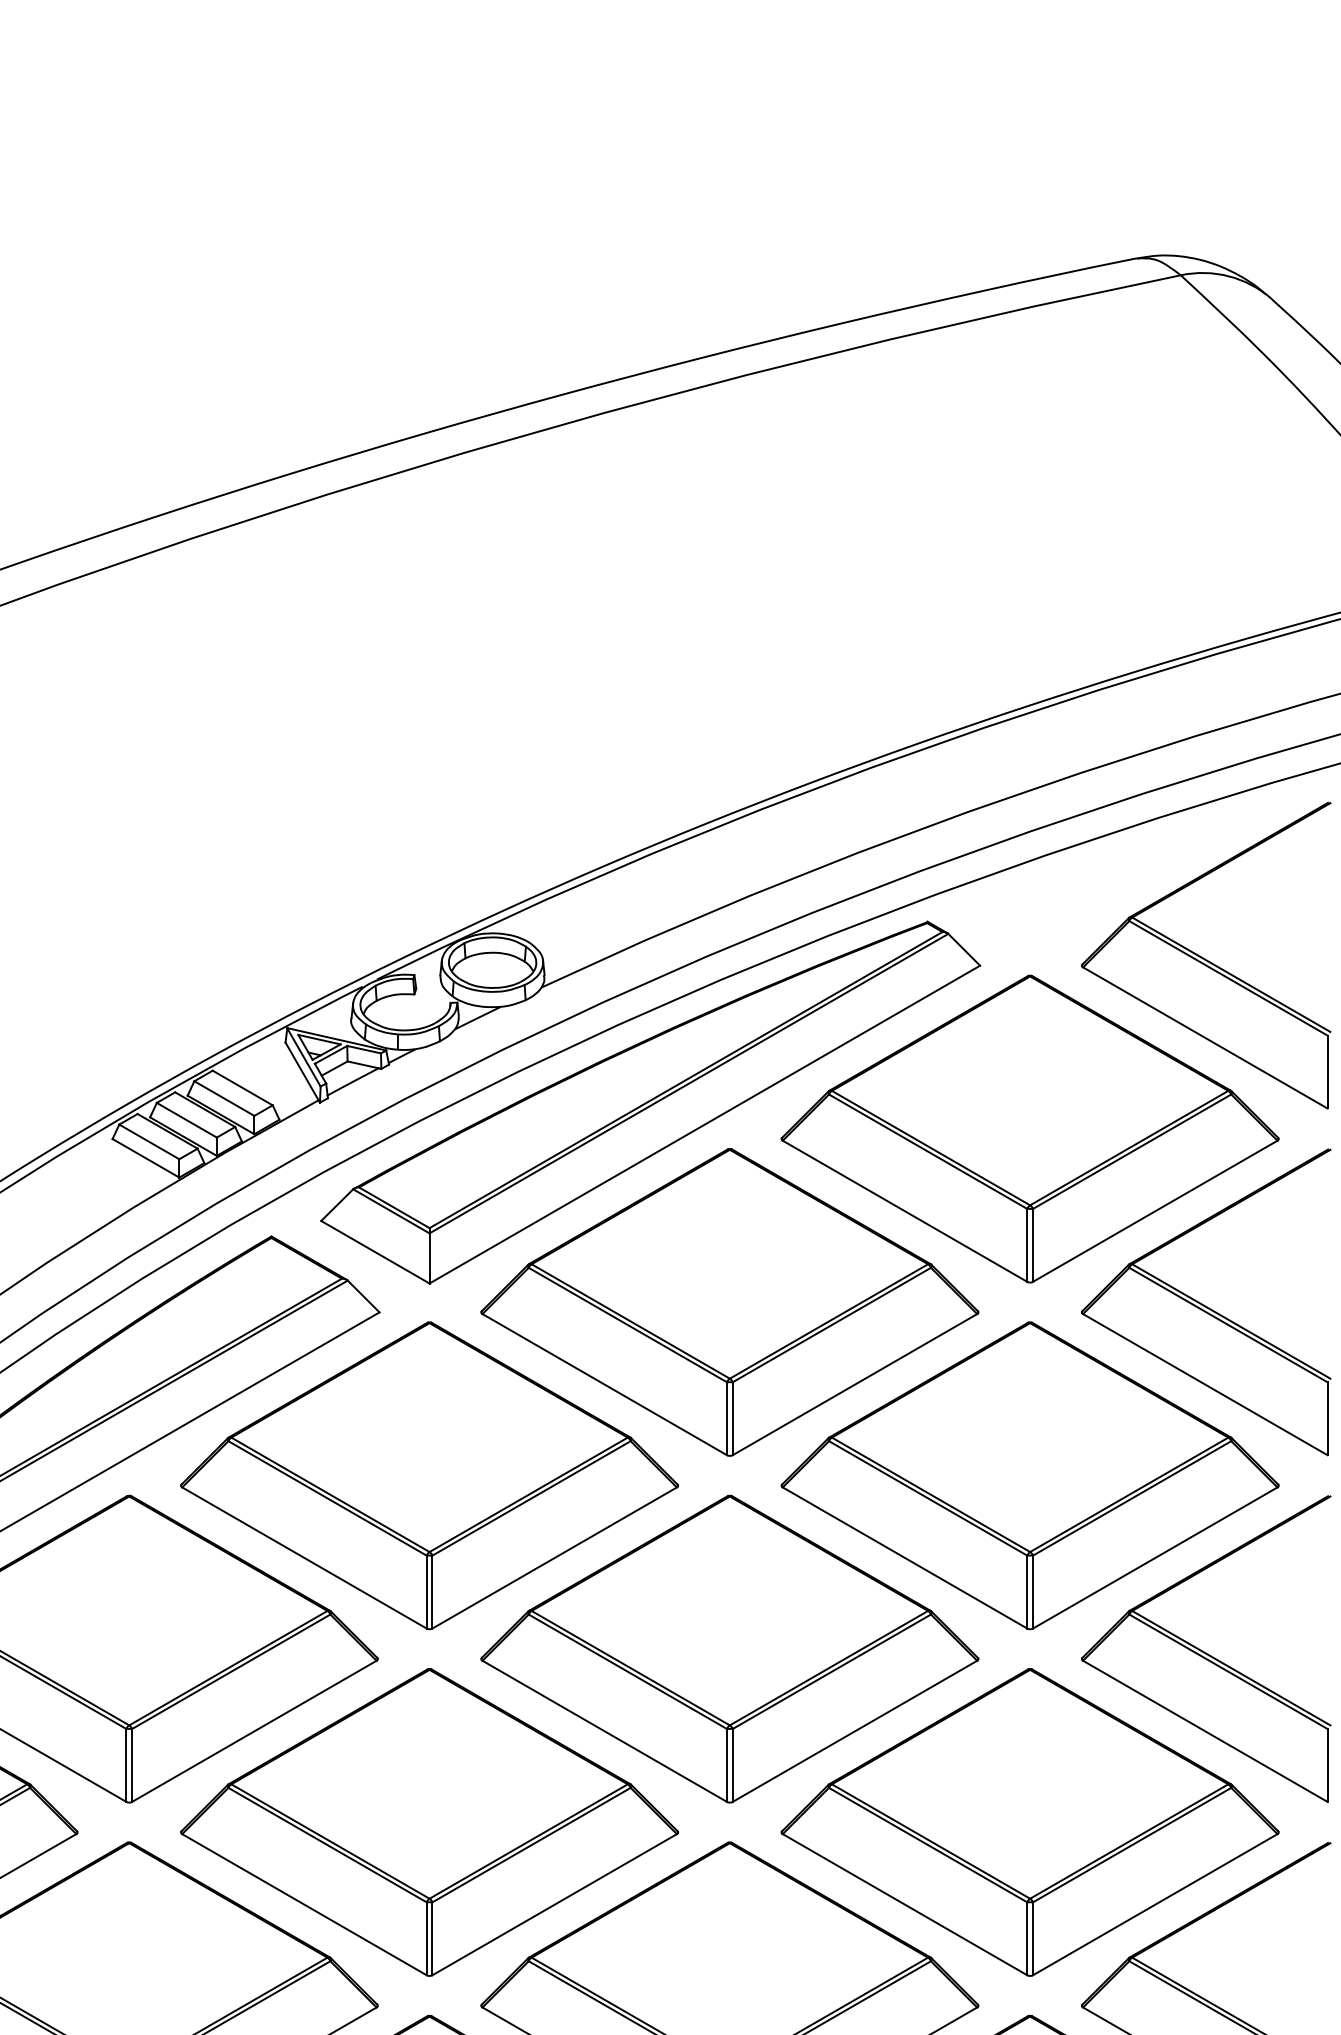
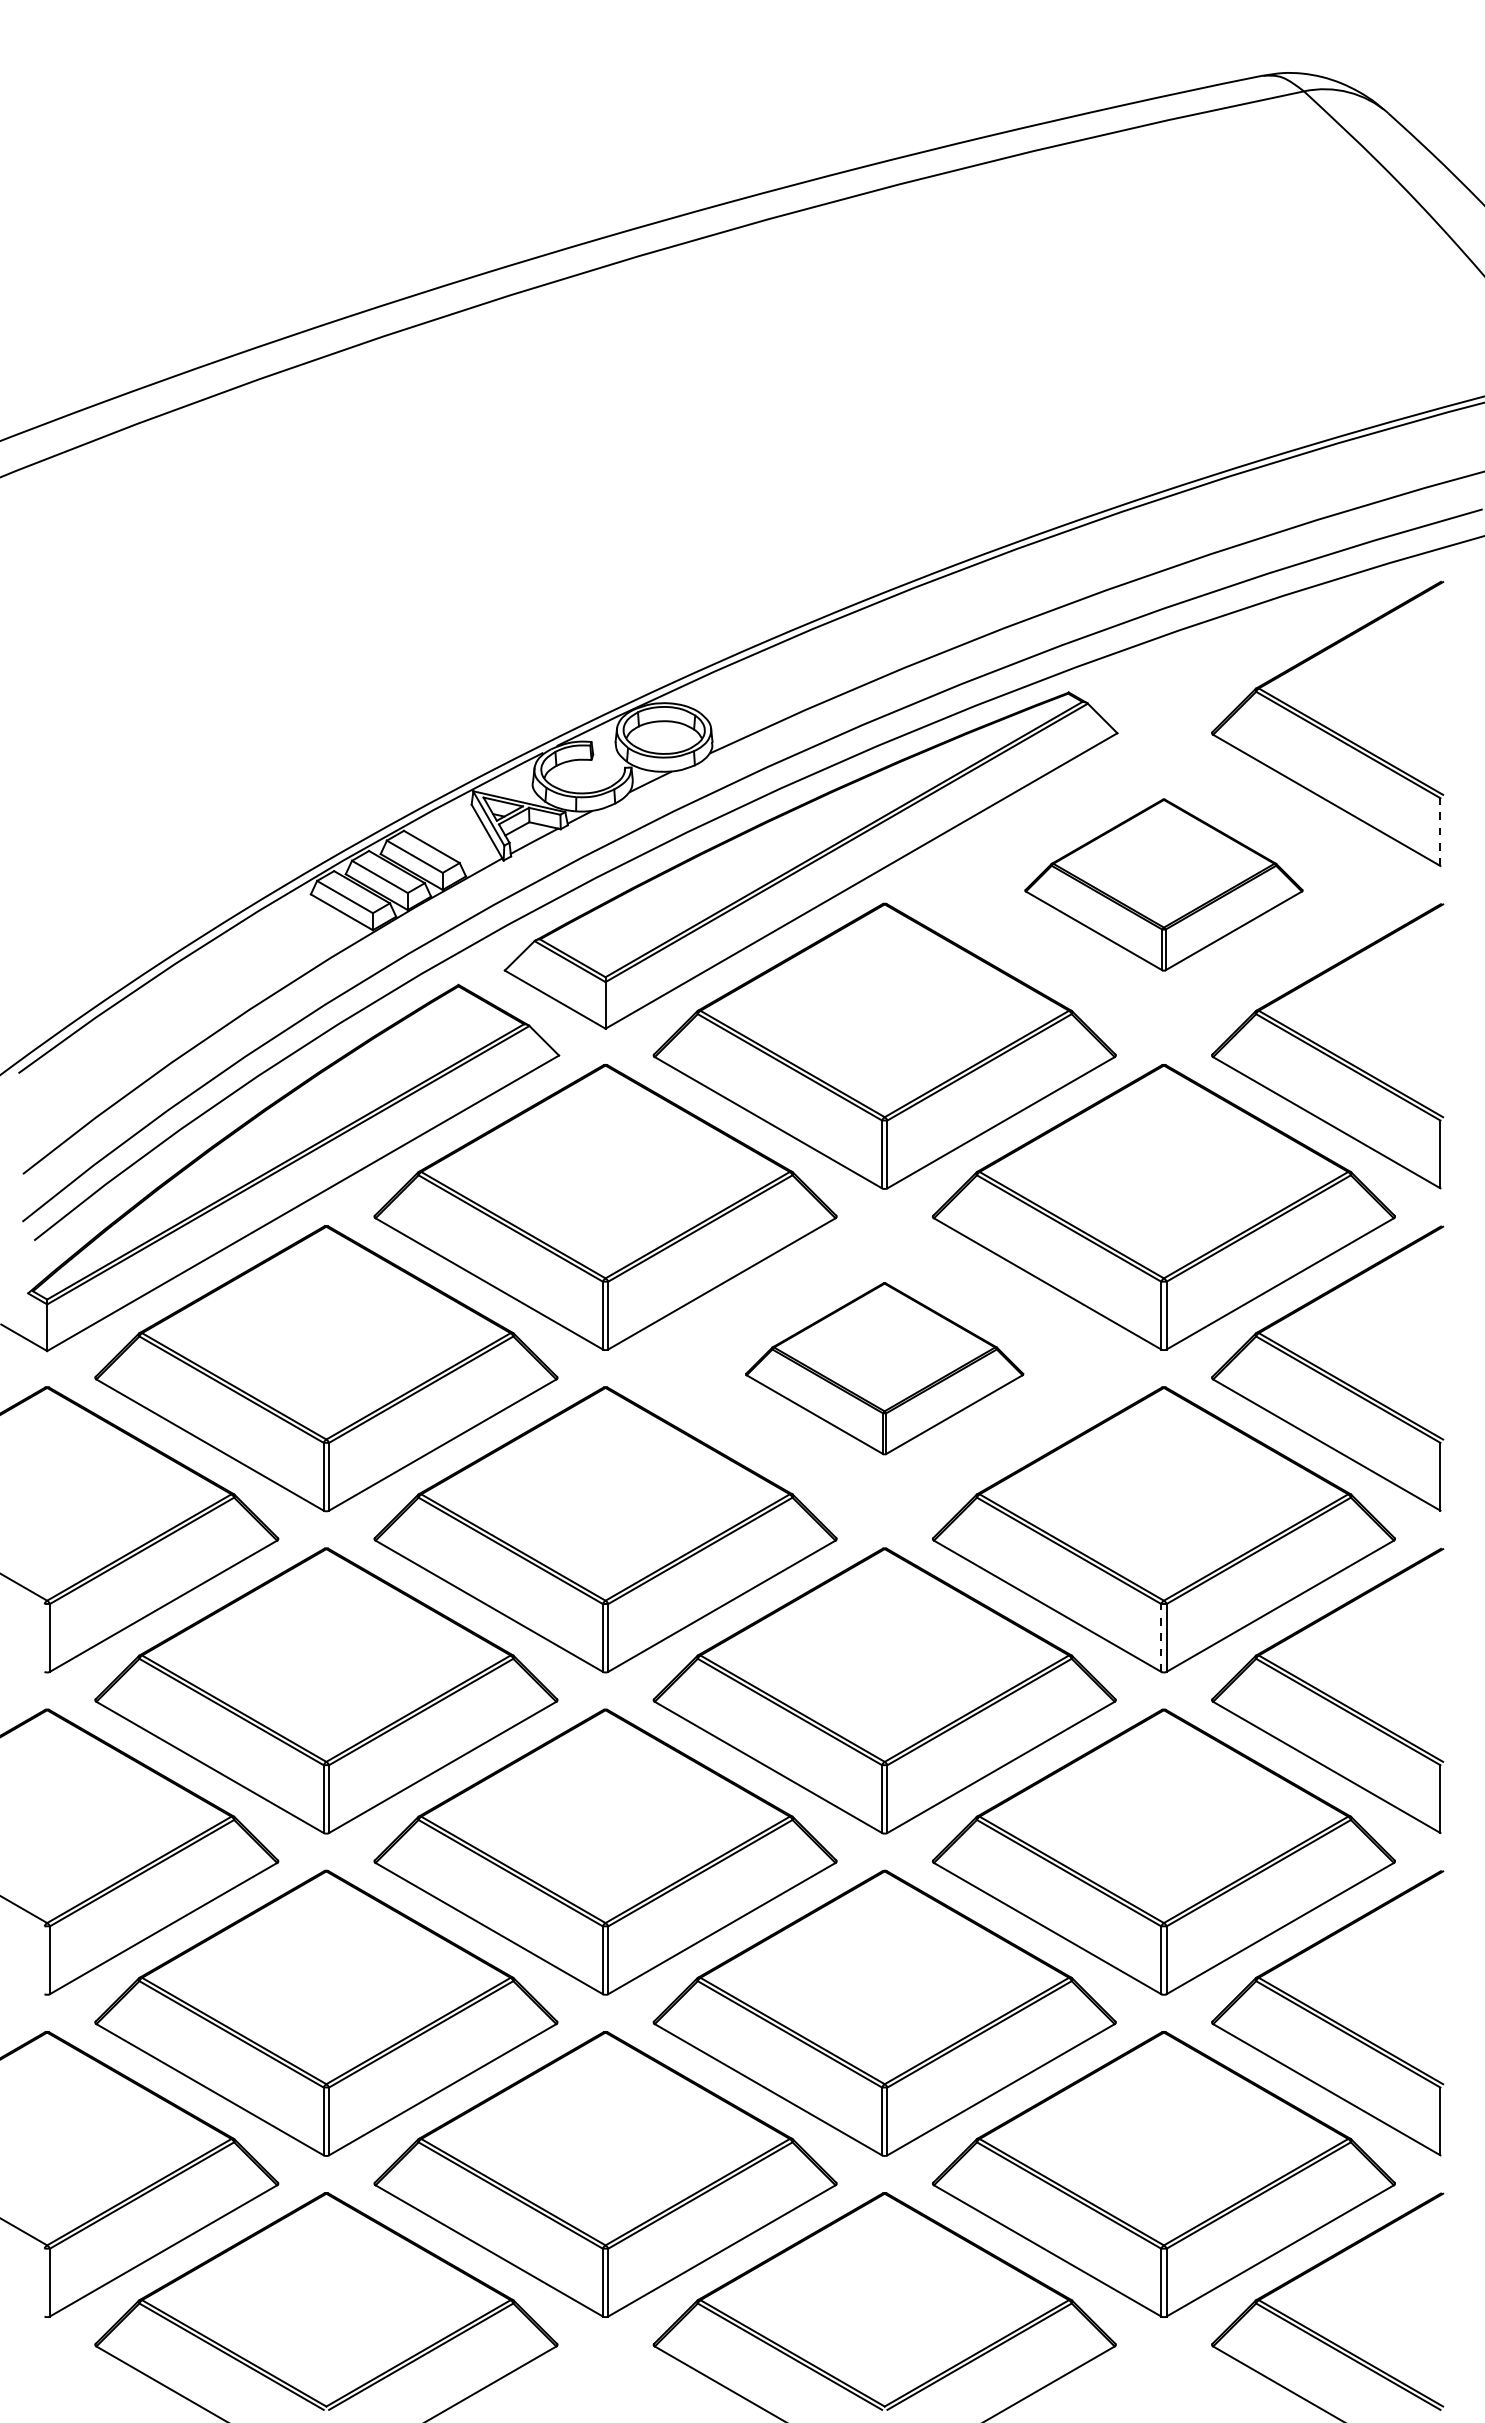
line: (1327, 1072) -> (1440, 832), solid -> dashed
part: (1029, 1128) -> (1163, 884), size x0.6
part: (729, 1648) -> (884, 1368), size x0.6
line: (1027, 1938) -> (1161, 1637), solid -> dashed

